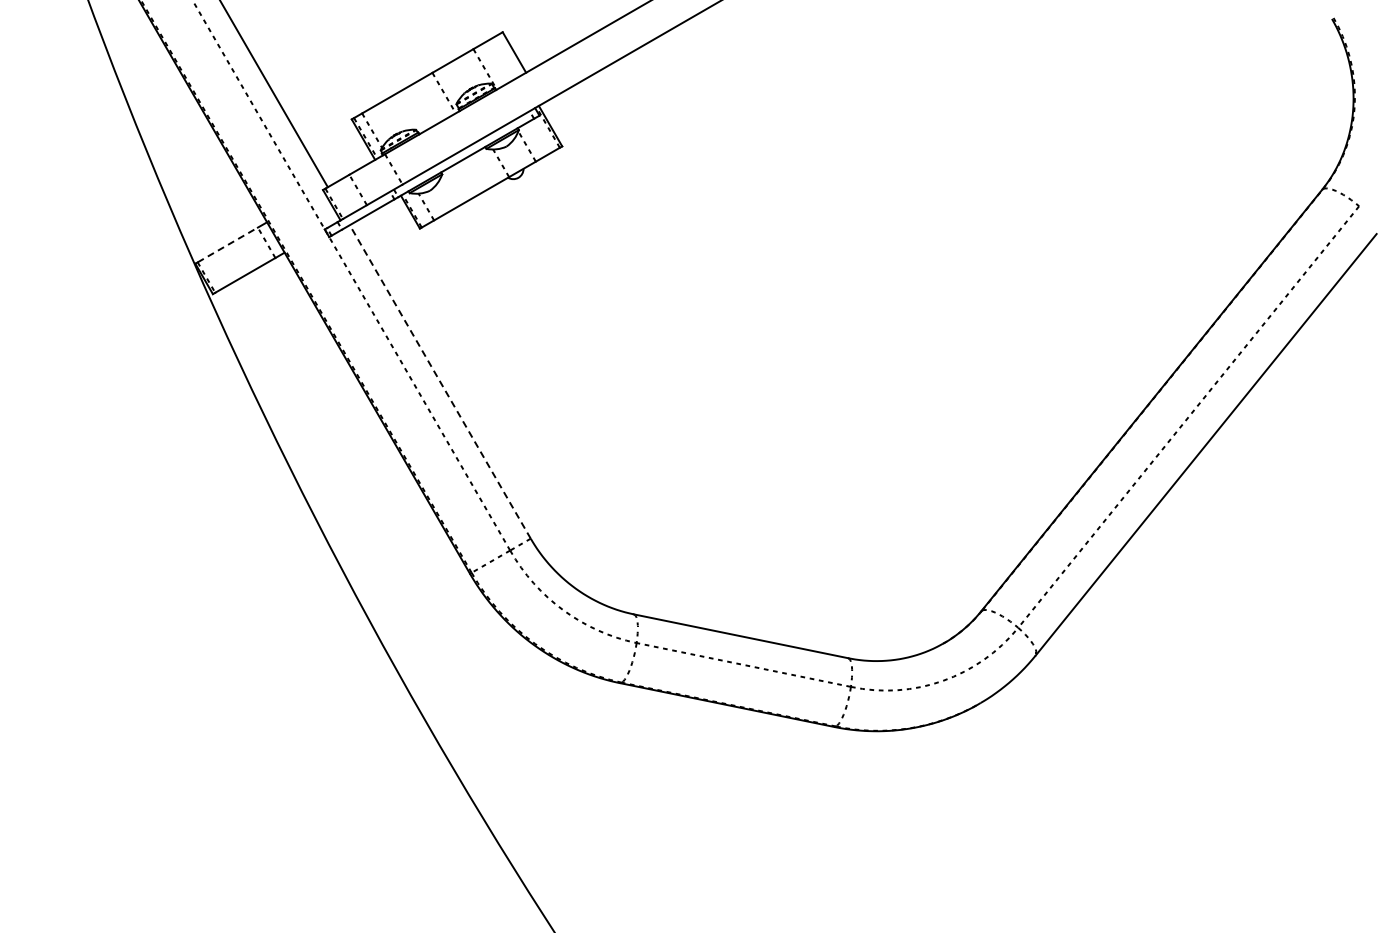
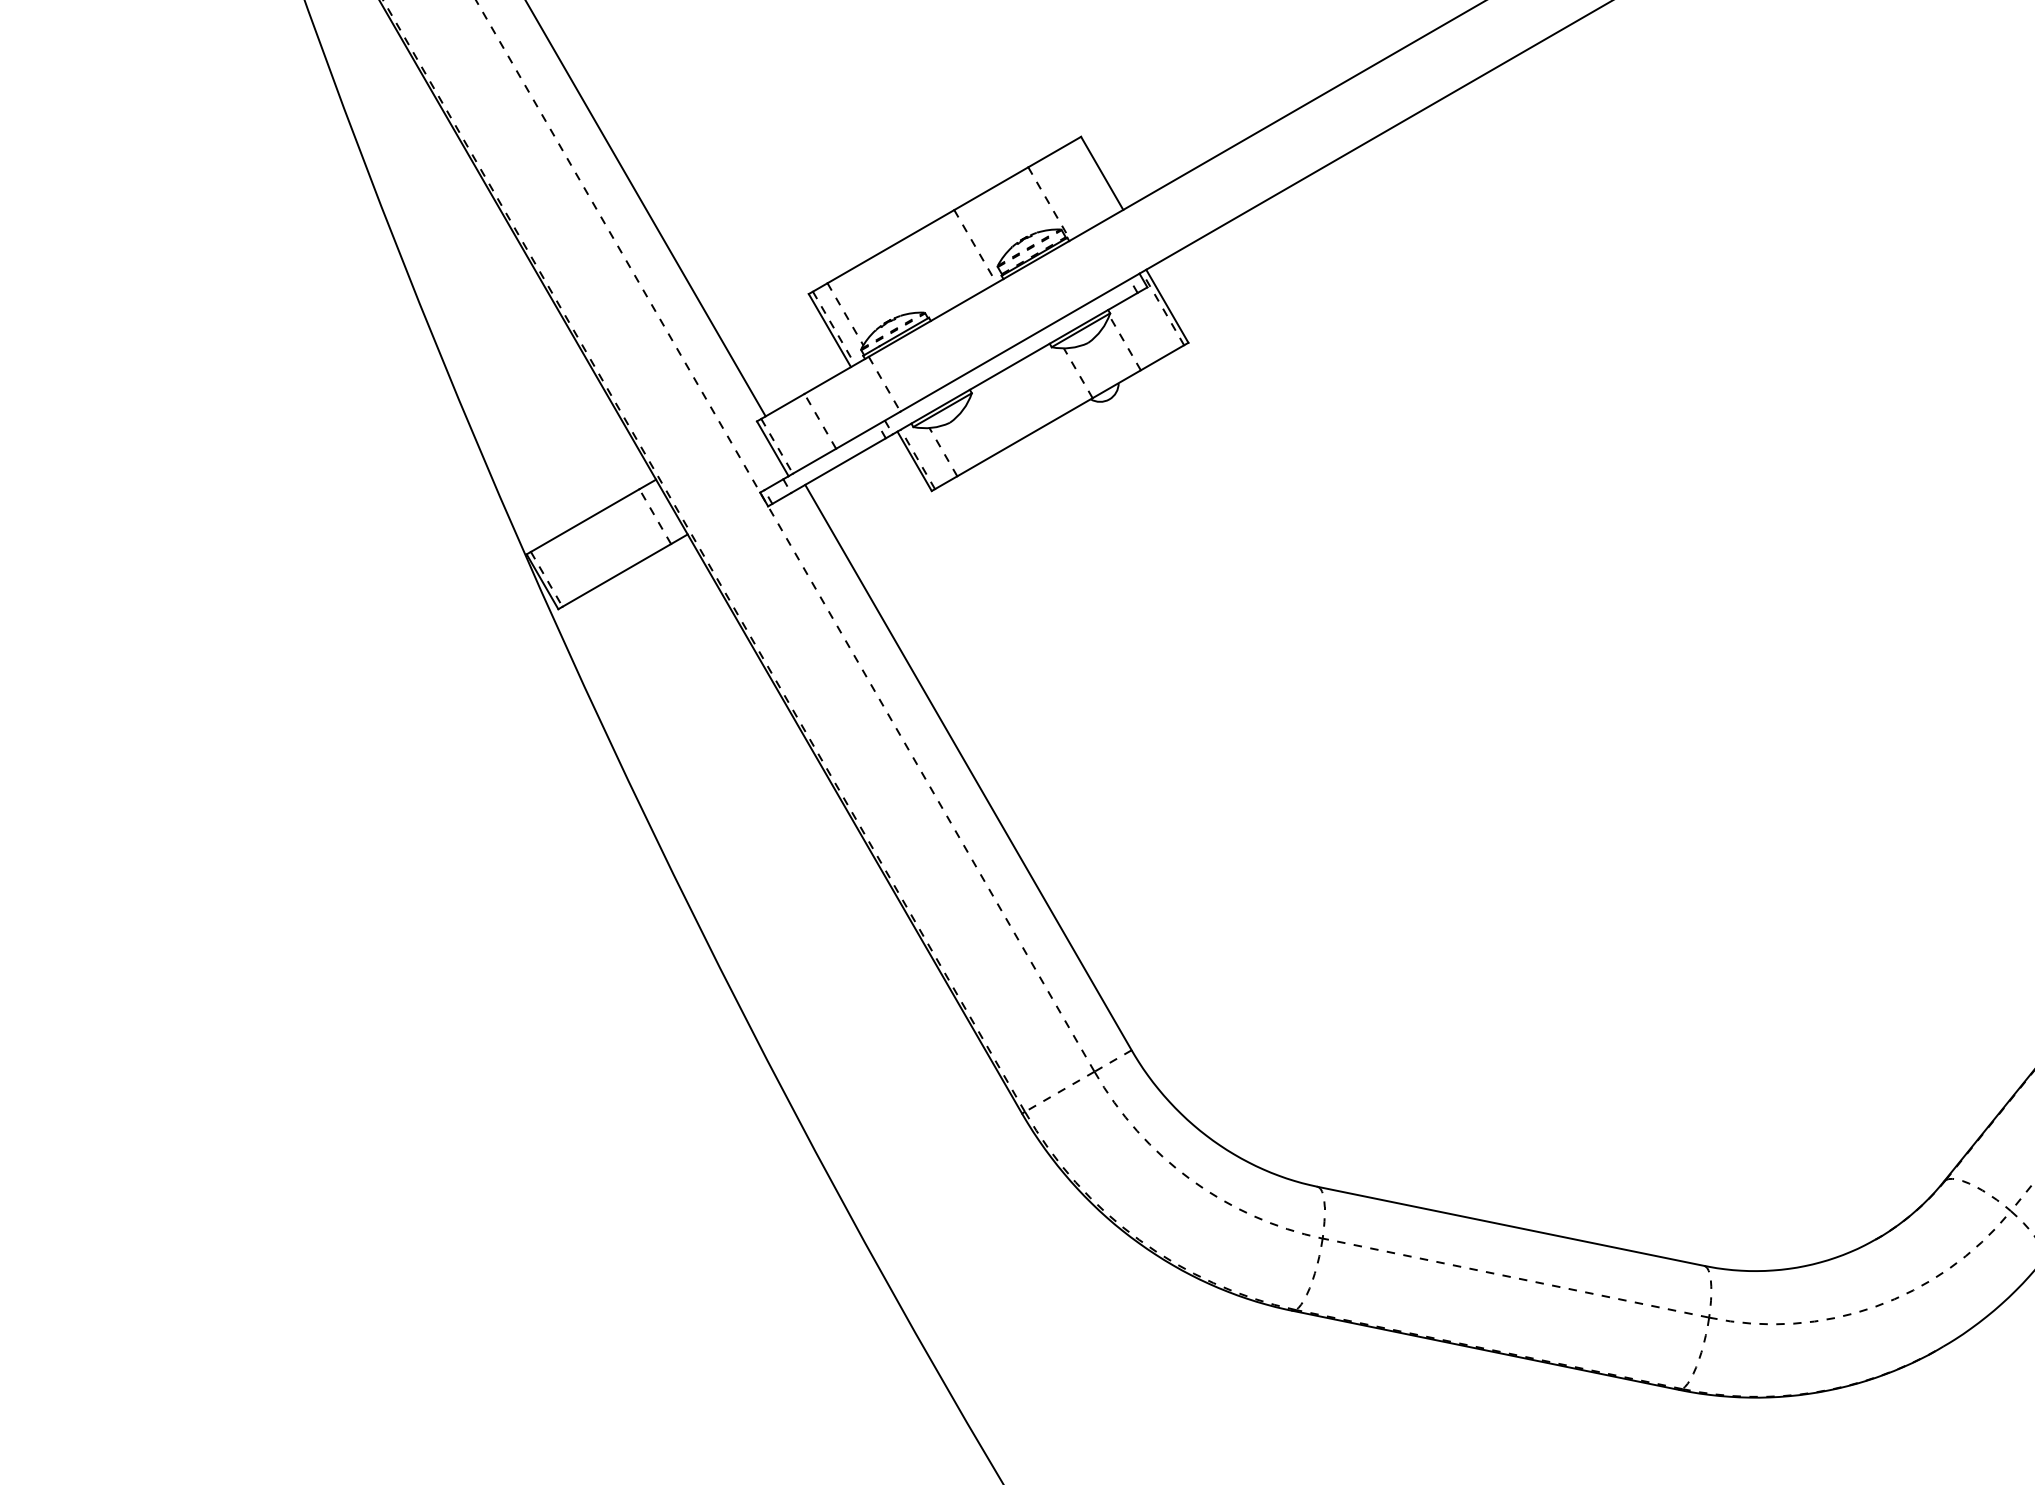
line: (227, 244) -> (584, 519), dashed -> solid
line: (440, 381) -> (968, 766), dashed -> solid

